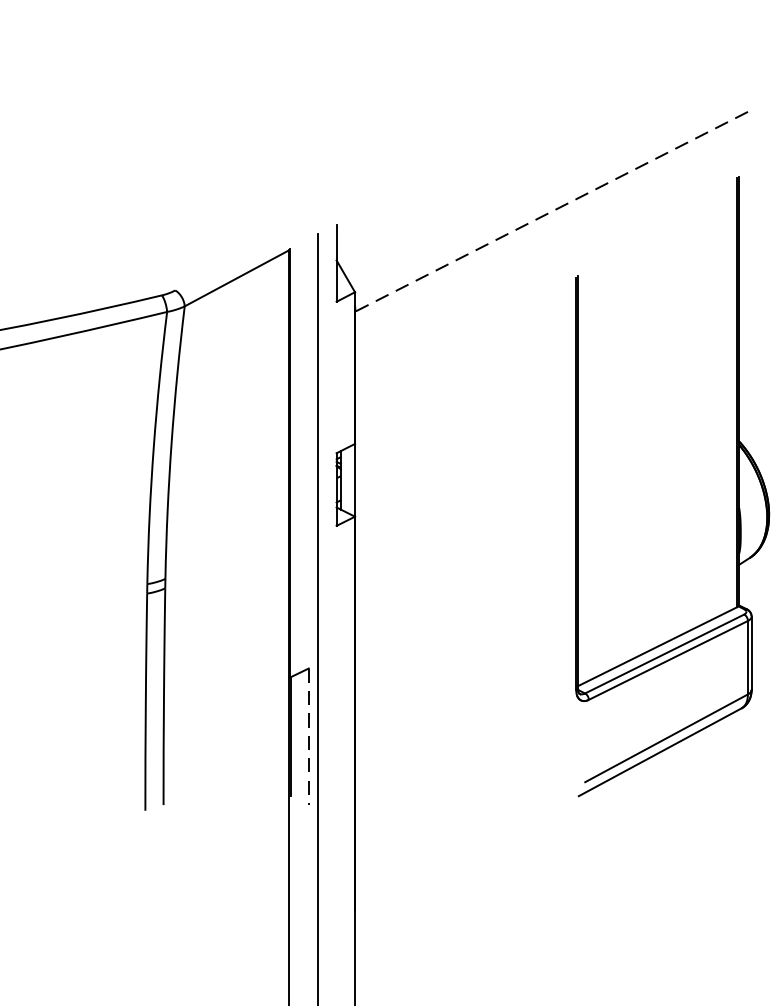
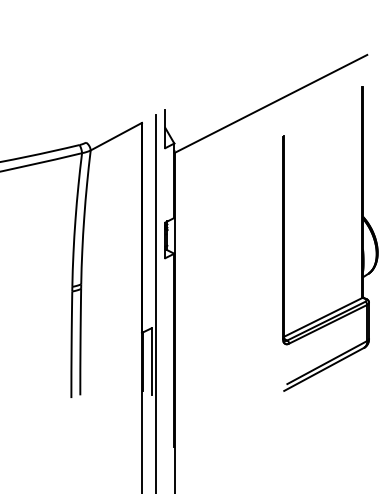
line: (550, 212) -> (270, 104), dashed -> solid
line: (308, 736) -> (151, 361), dashed -> solid

